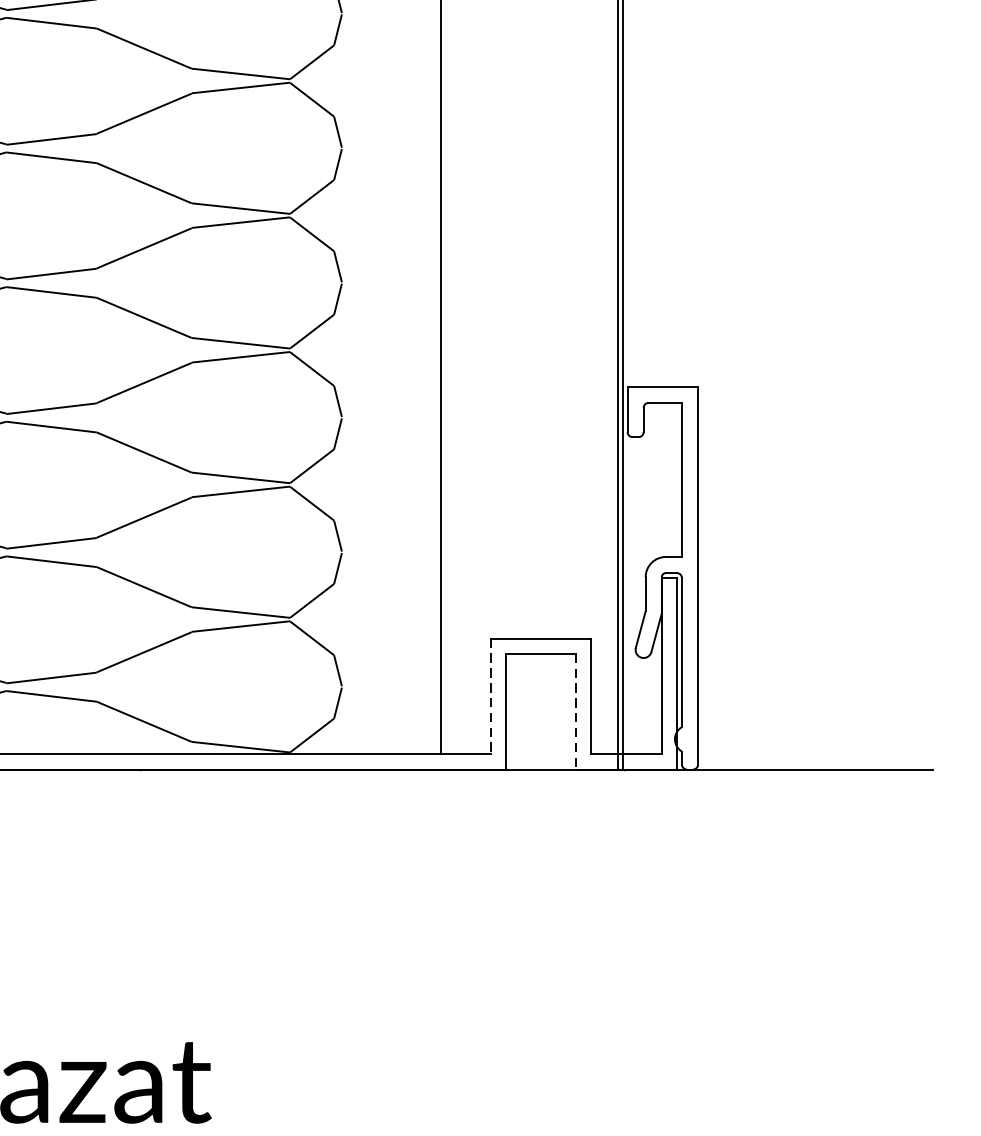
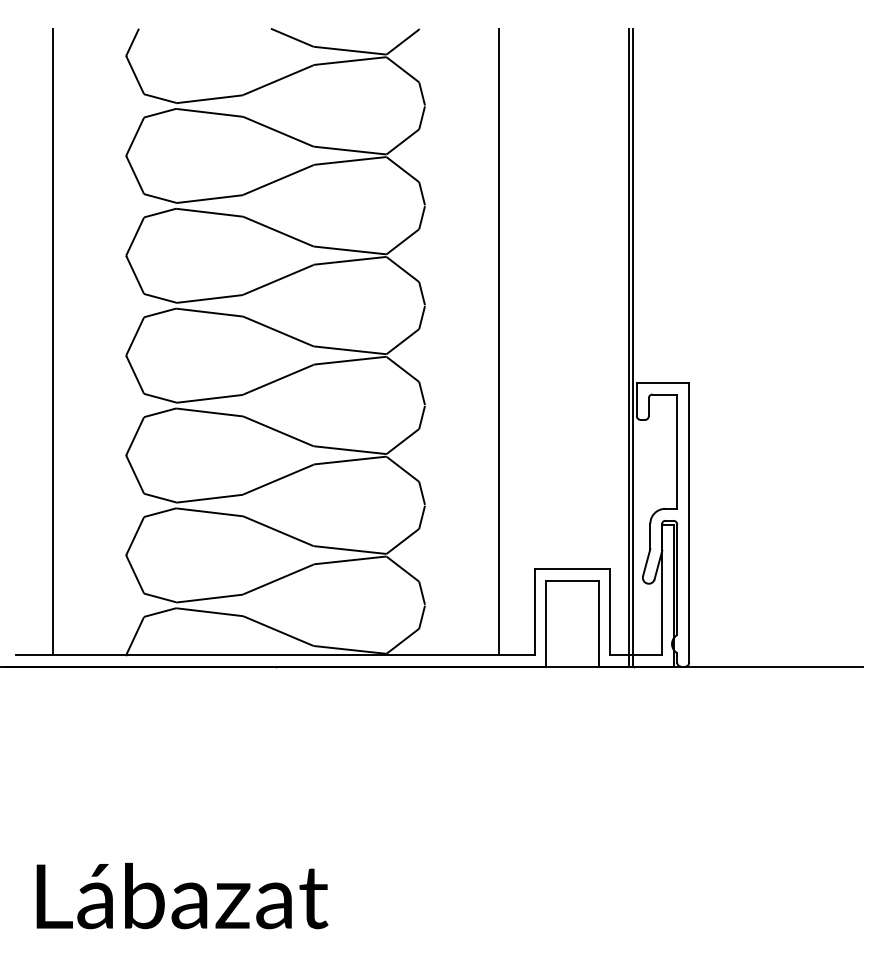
line: (490, 696) -> (535, 612), dashed -> solid
line: (575, 711) -> (598, 623), dashed -> solid

